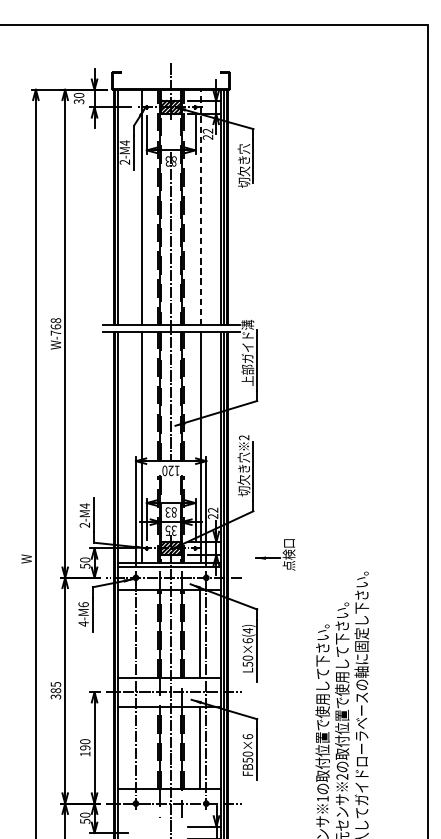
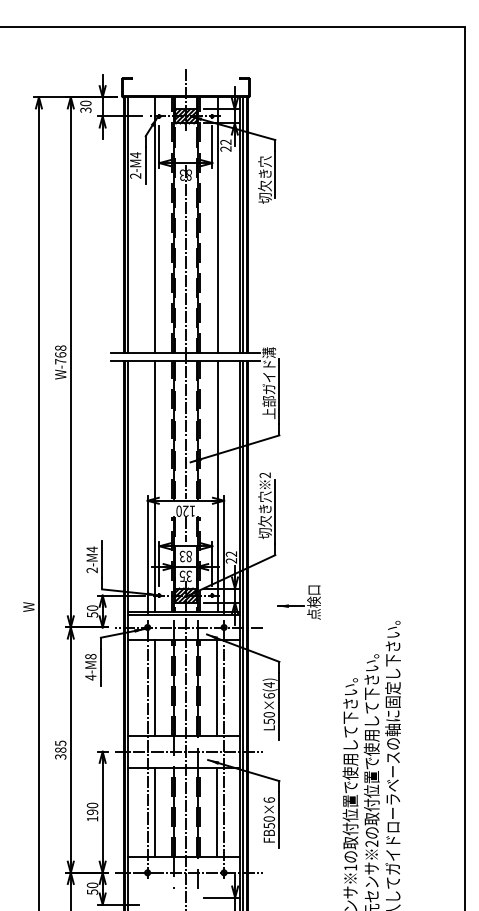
line: (200, 207) -> (217, 225), dashed -> solid
line: (170, 487) -> (185, 529), added
text: (83, 604) -> (90, 656), 4-M6 -> 4-M8
line: (142, 633) -> (154, 687), added
line: (142, 747) -> (154, 811), added

